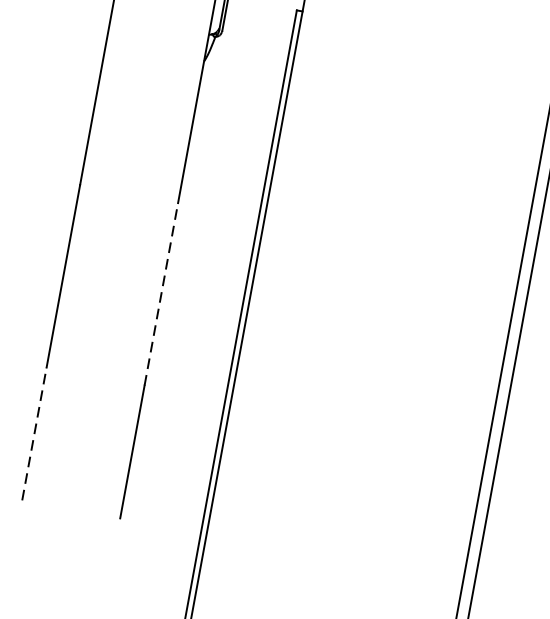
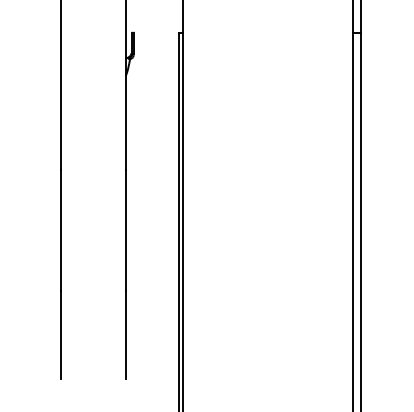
line: (161, 293) -> (125, 230), dashed -> solid
line: (34, 432) -> (60, 334), dashed -> solid

